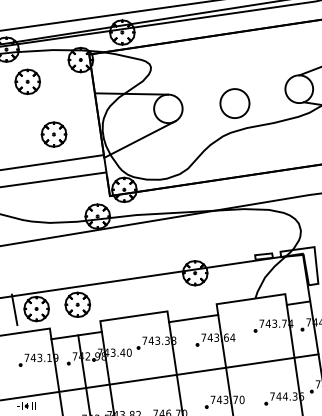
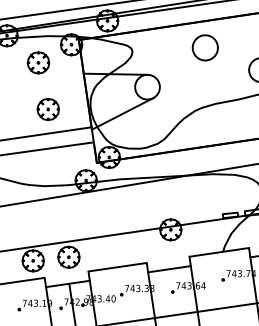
part: (27, 81) -> (38, 62), moved
part: (234, 103) -> (204, 47), moved
line: (14, 309) -> (13, 261), removed

